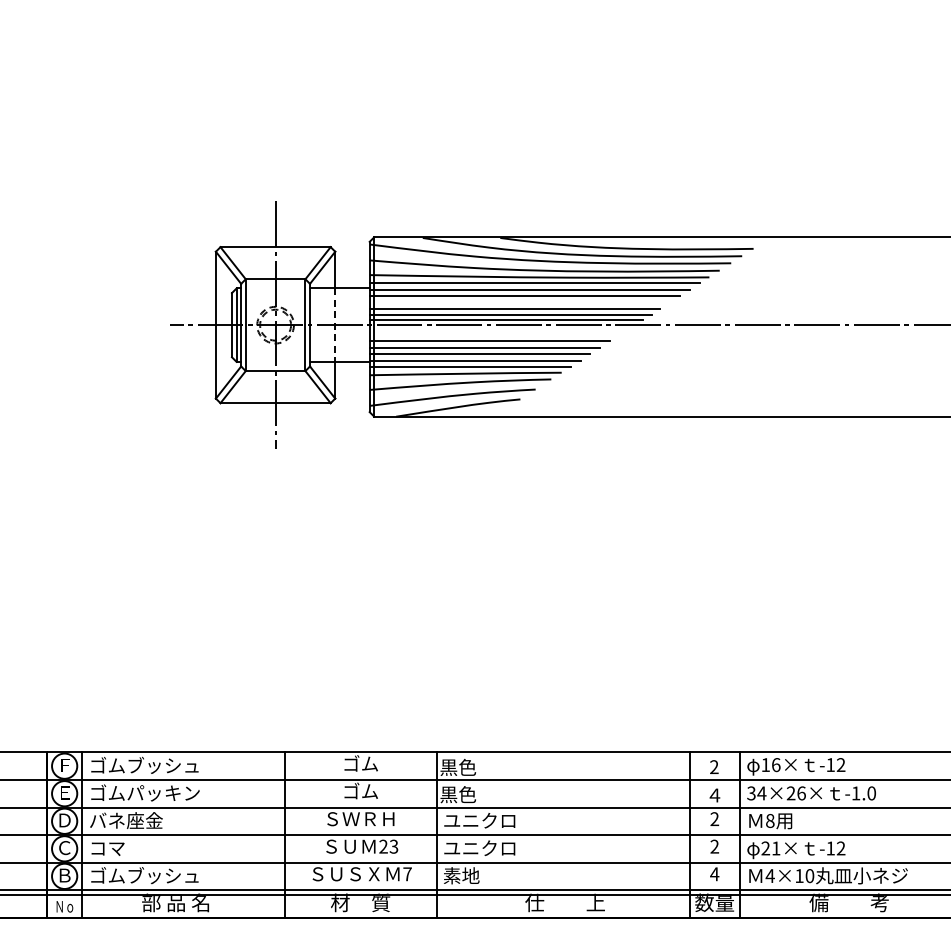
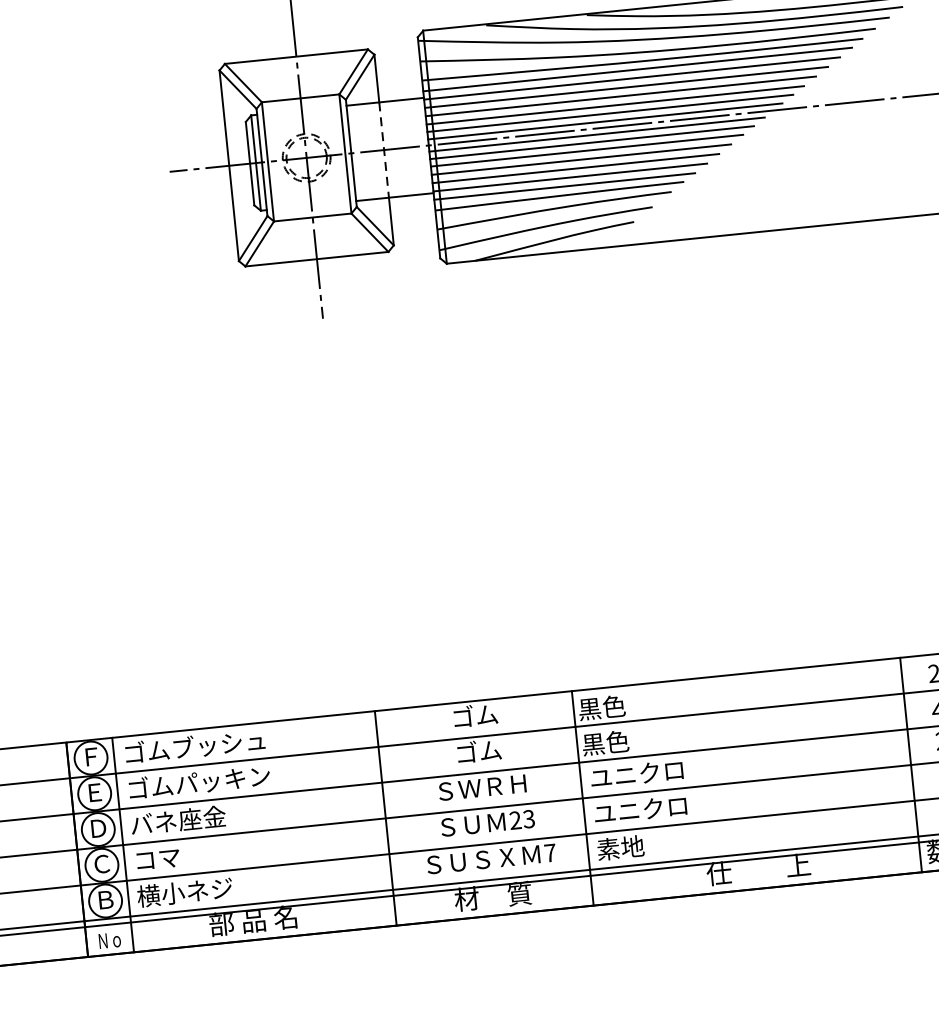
line: (519, 302) -> (620, 96), added
line: (498, 329) -> (596, 134), added
line: (494, 335) -> (592, 142), added
text: (143, 875) -> (207, 889), ゴムブッシュ -> 横小ネジ

